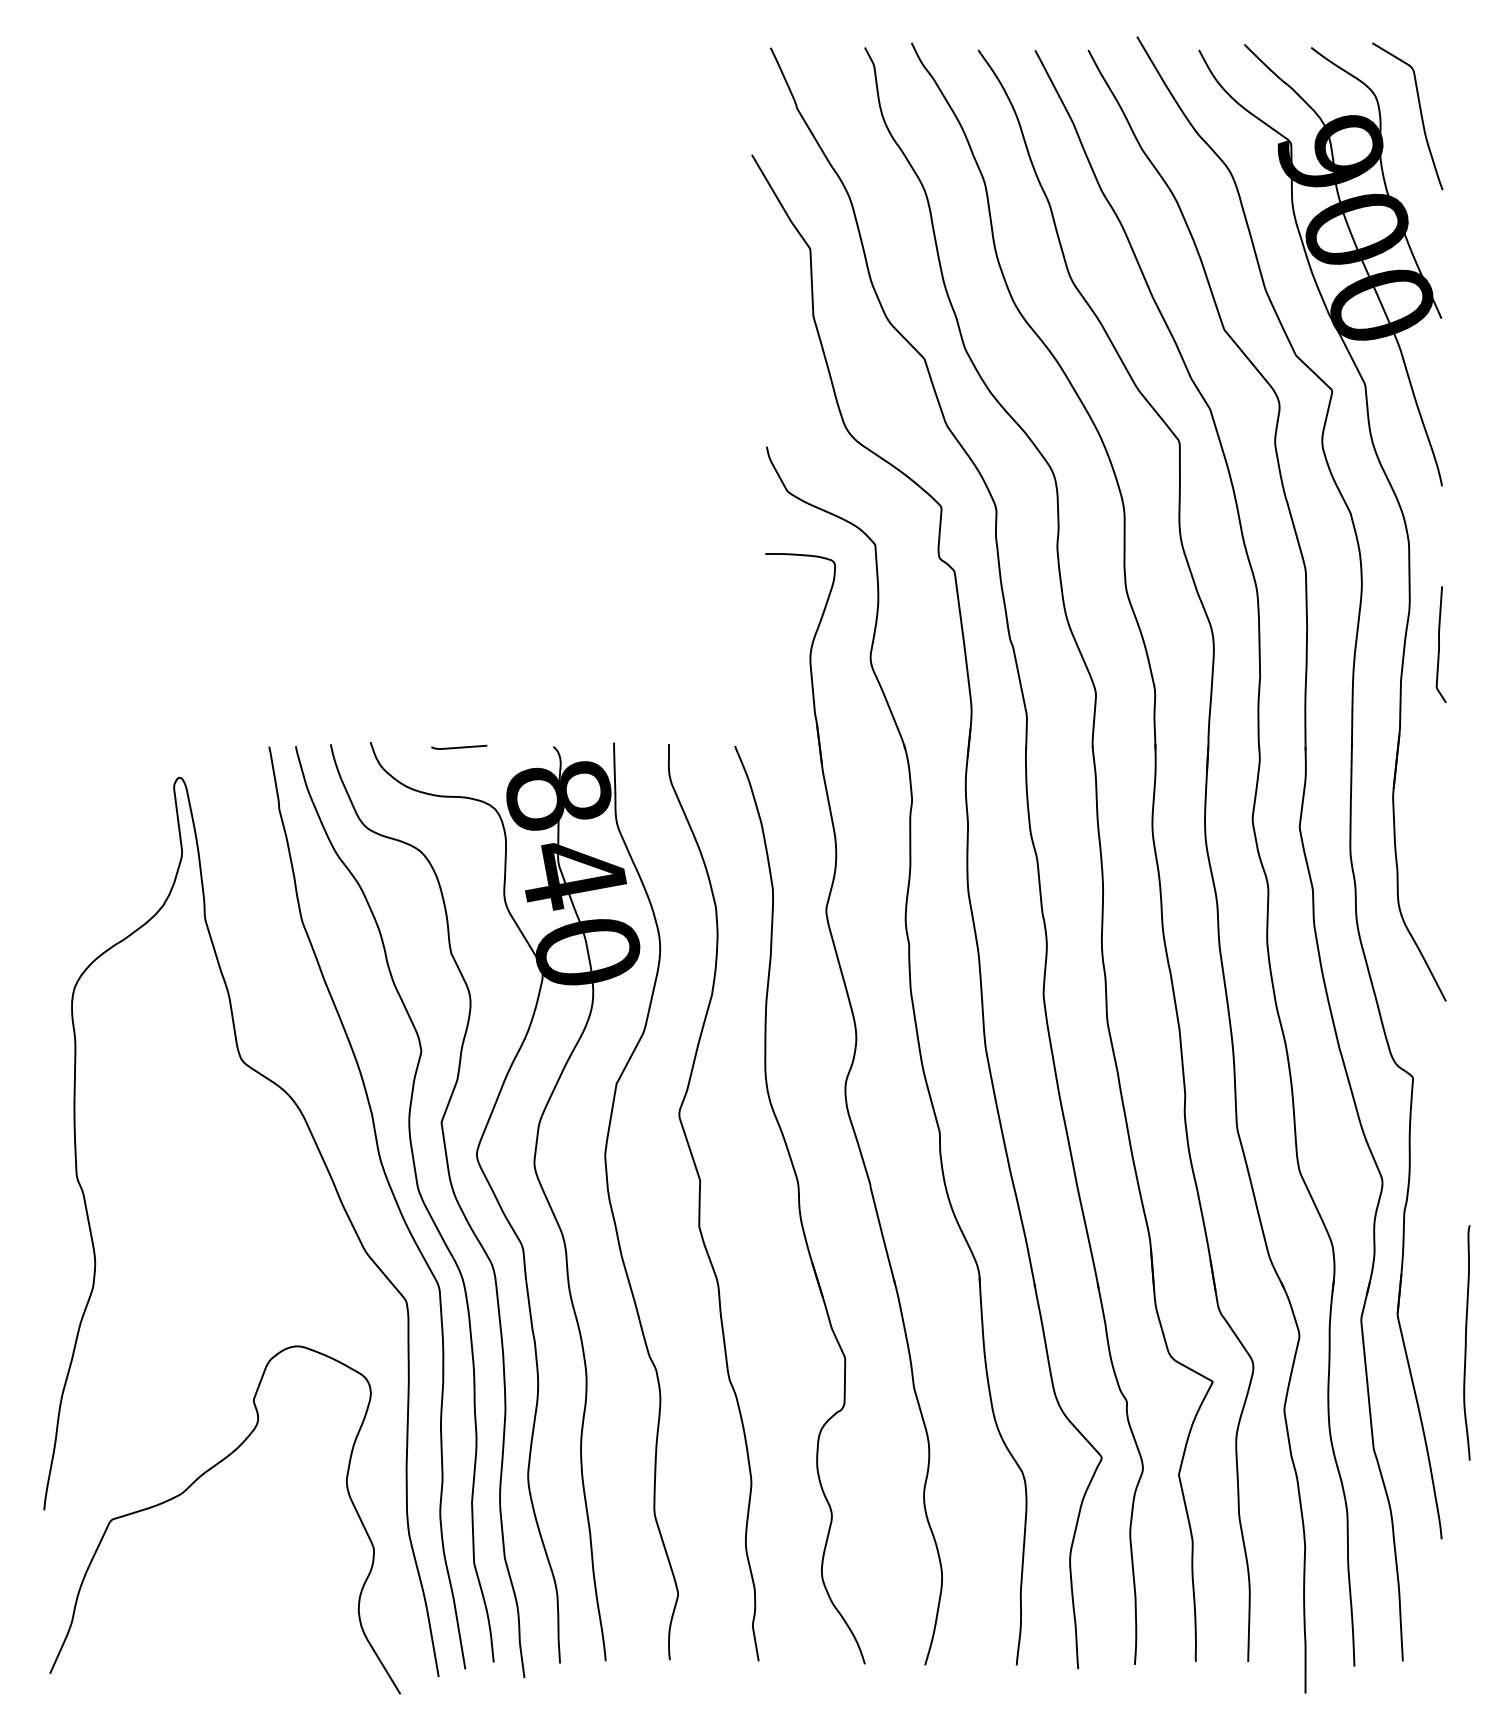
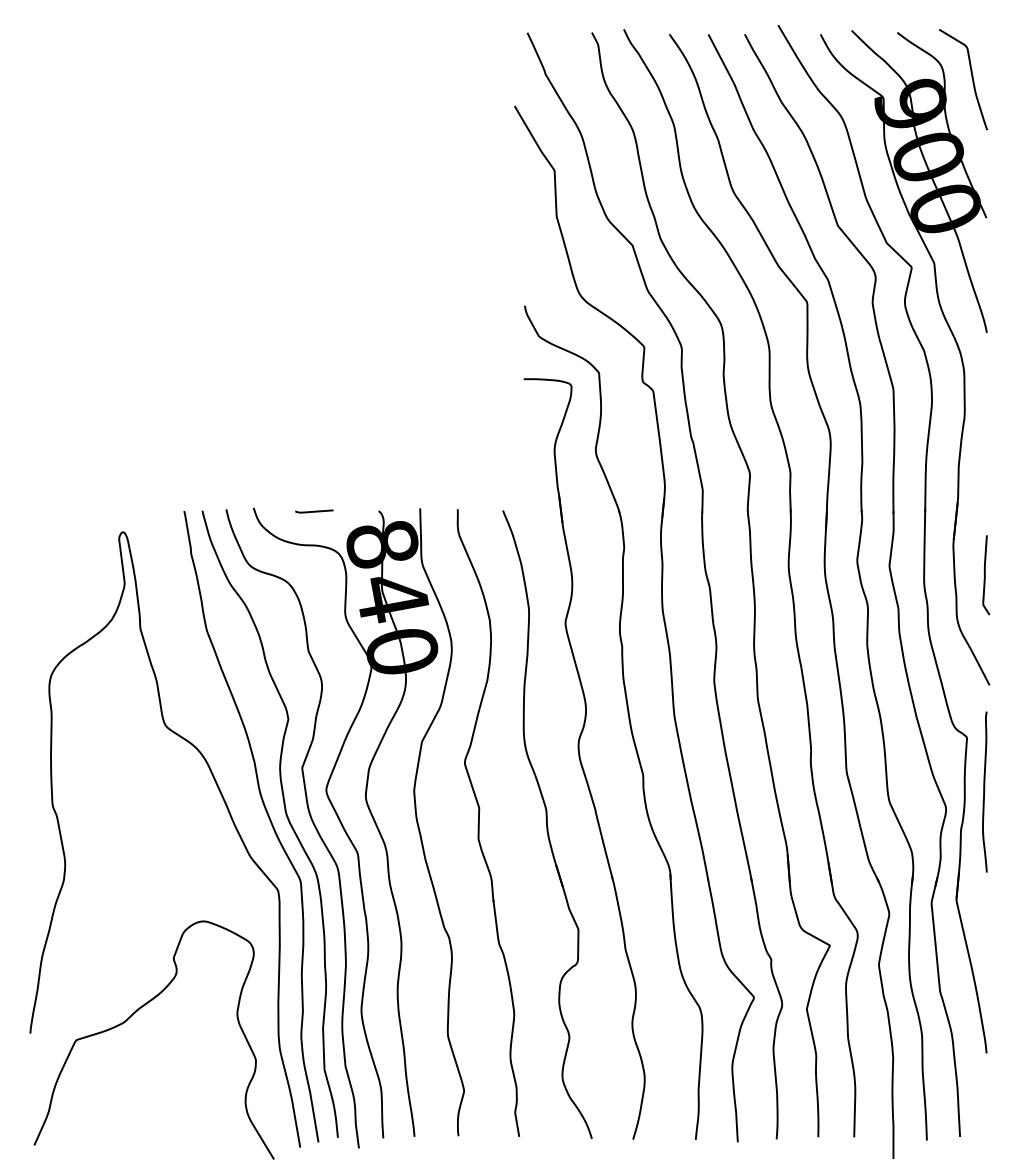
curve: (1440, 645) -> (985, 575), moved
curve: (1466, 1342) -> (984, 791), moved

